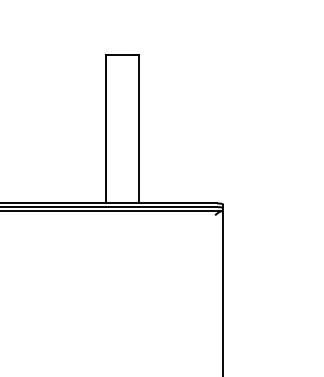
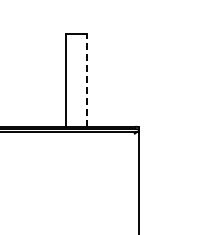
line: (138, 129) -> (86, 80), solid -> dashed

